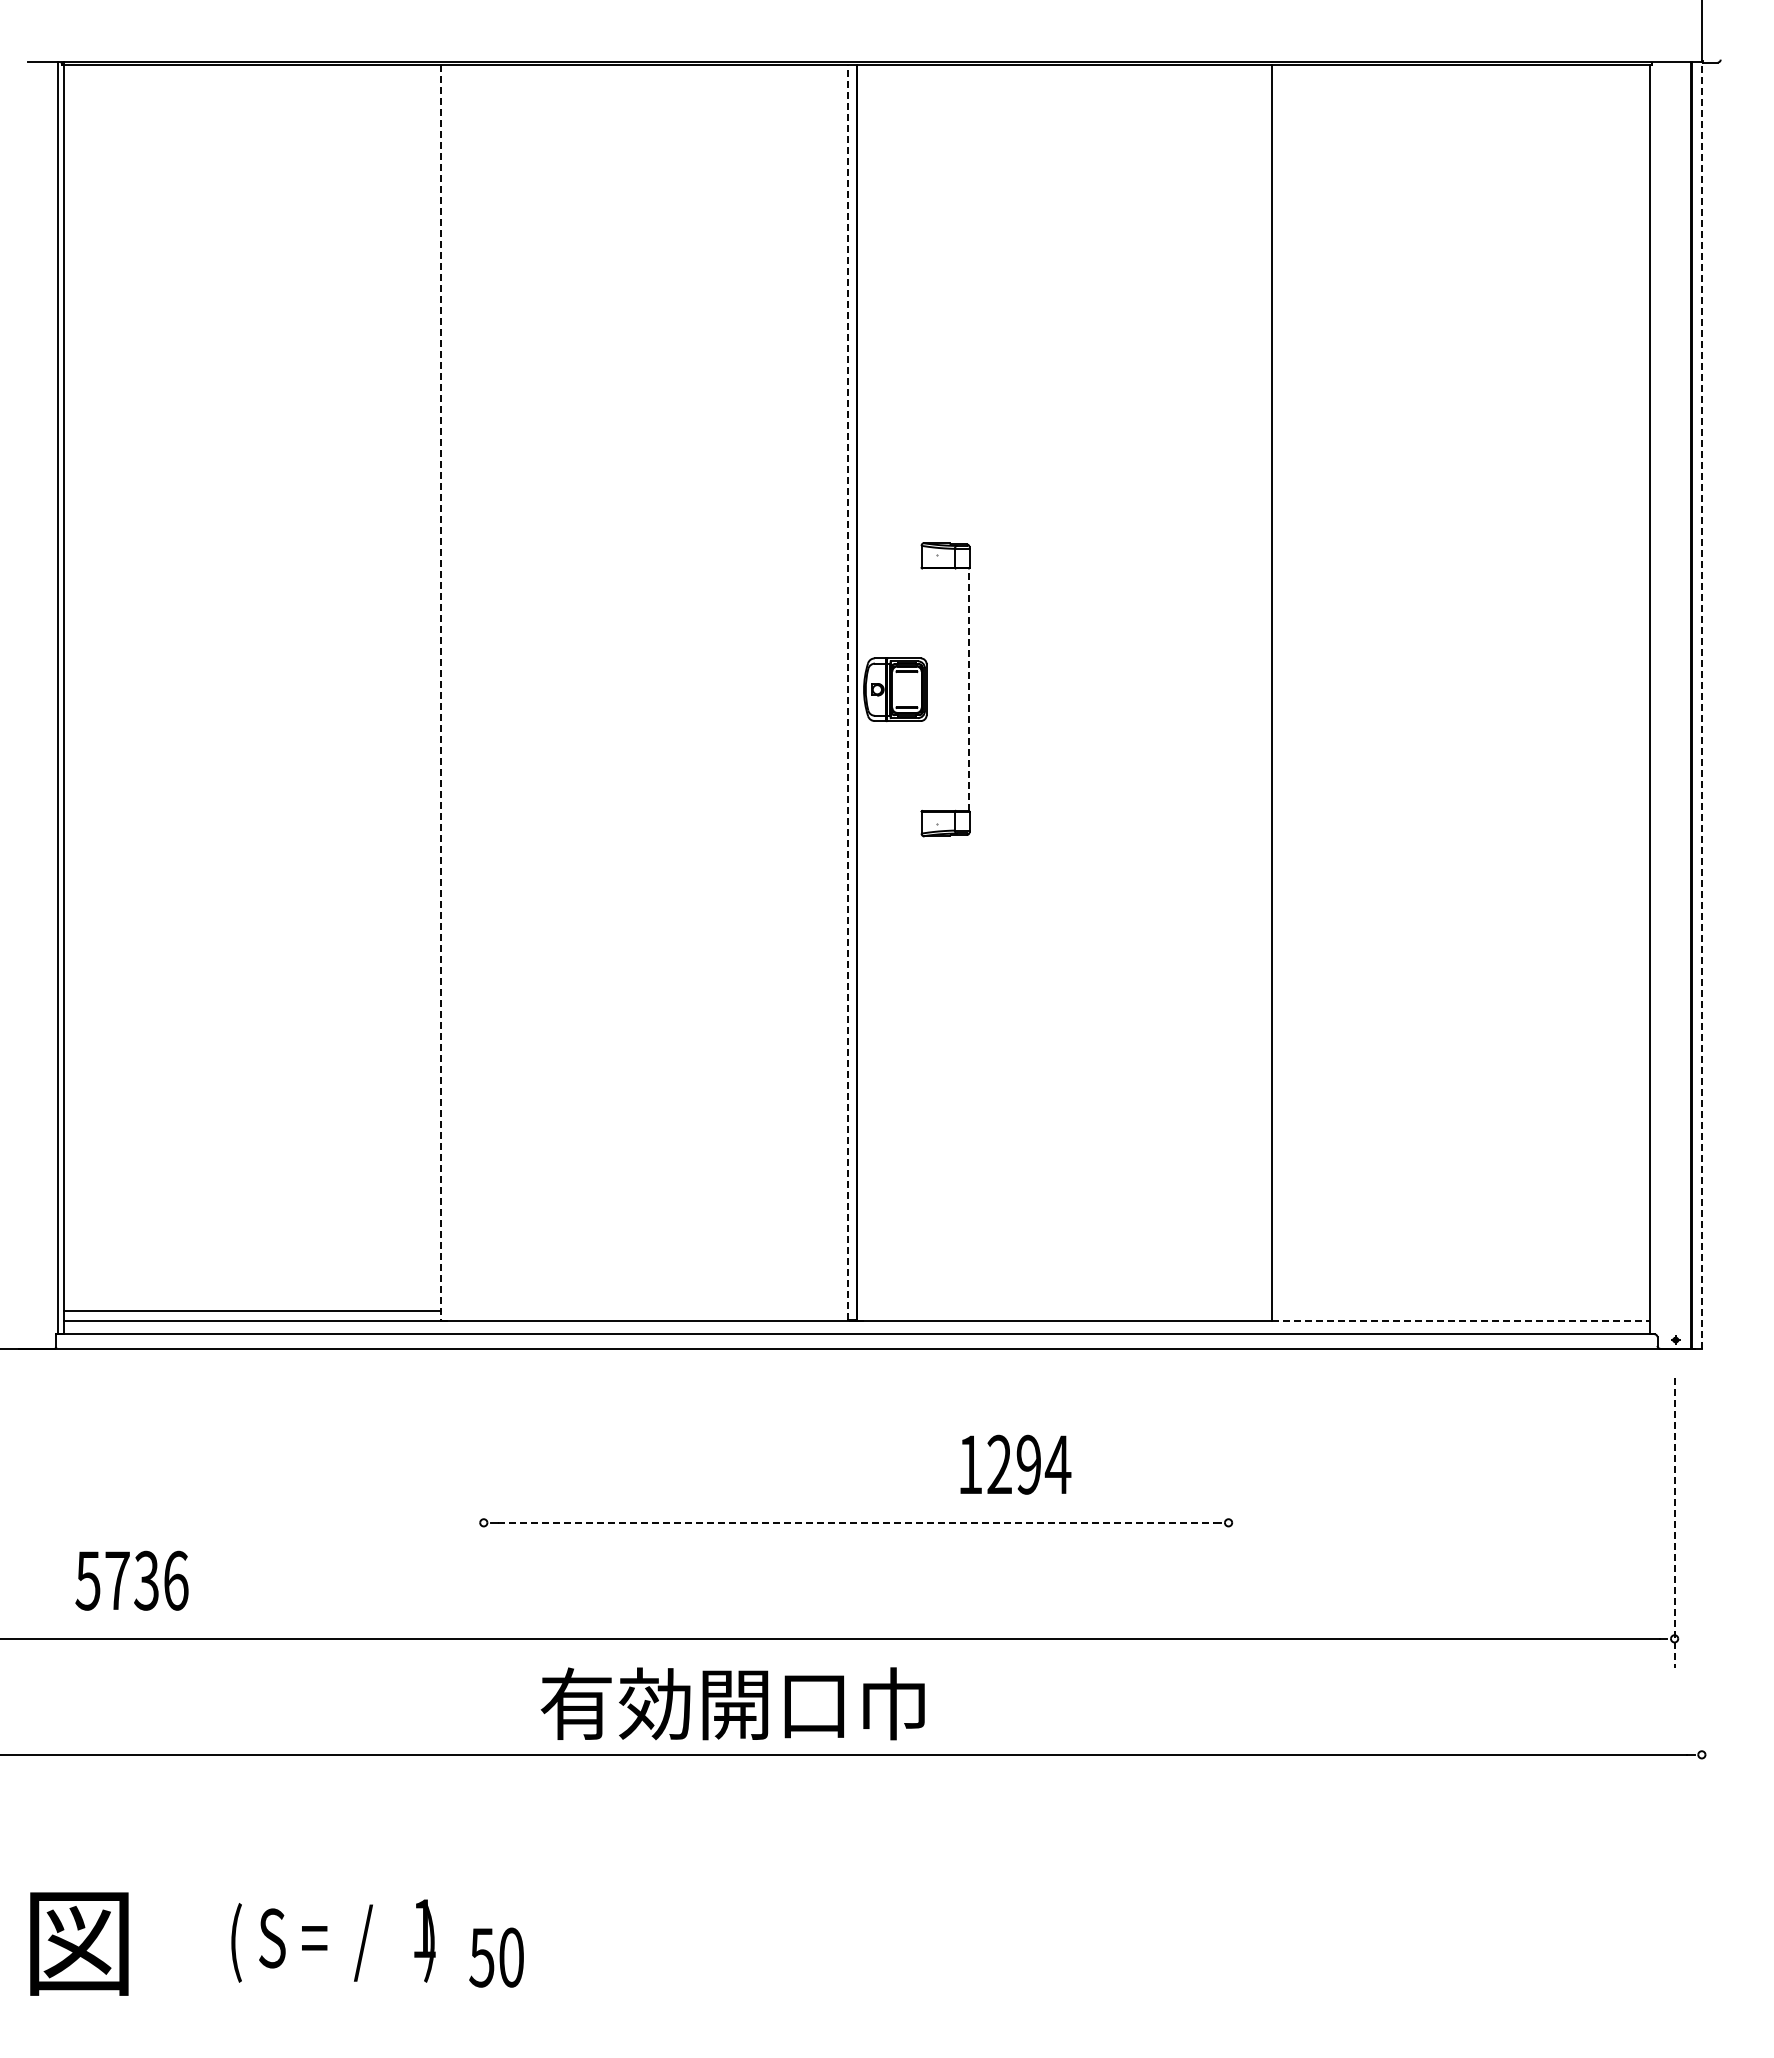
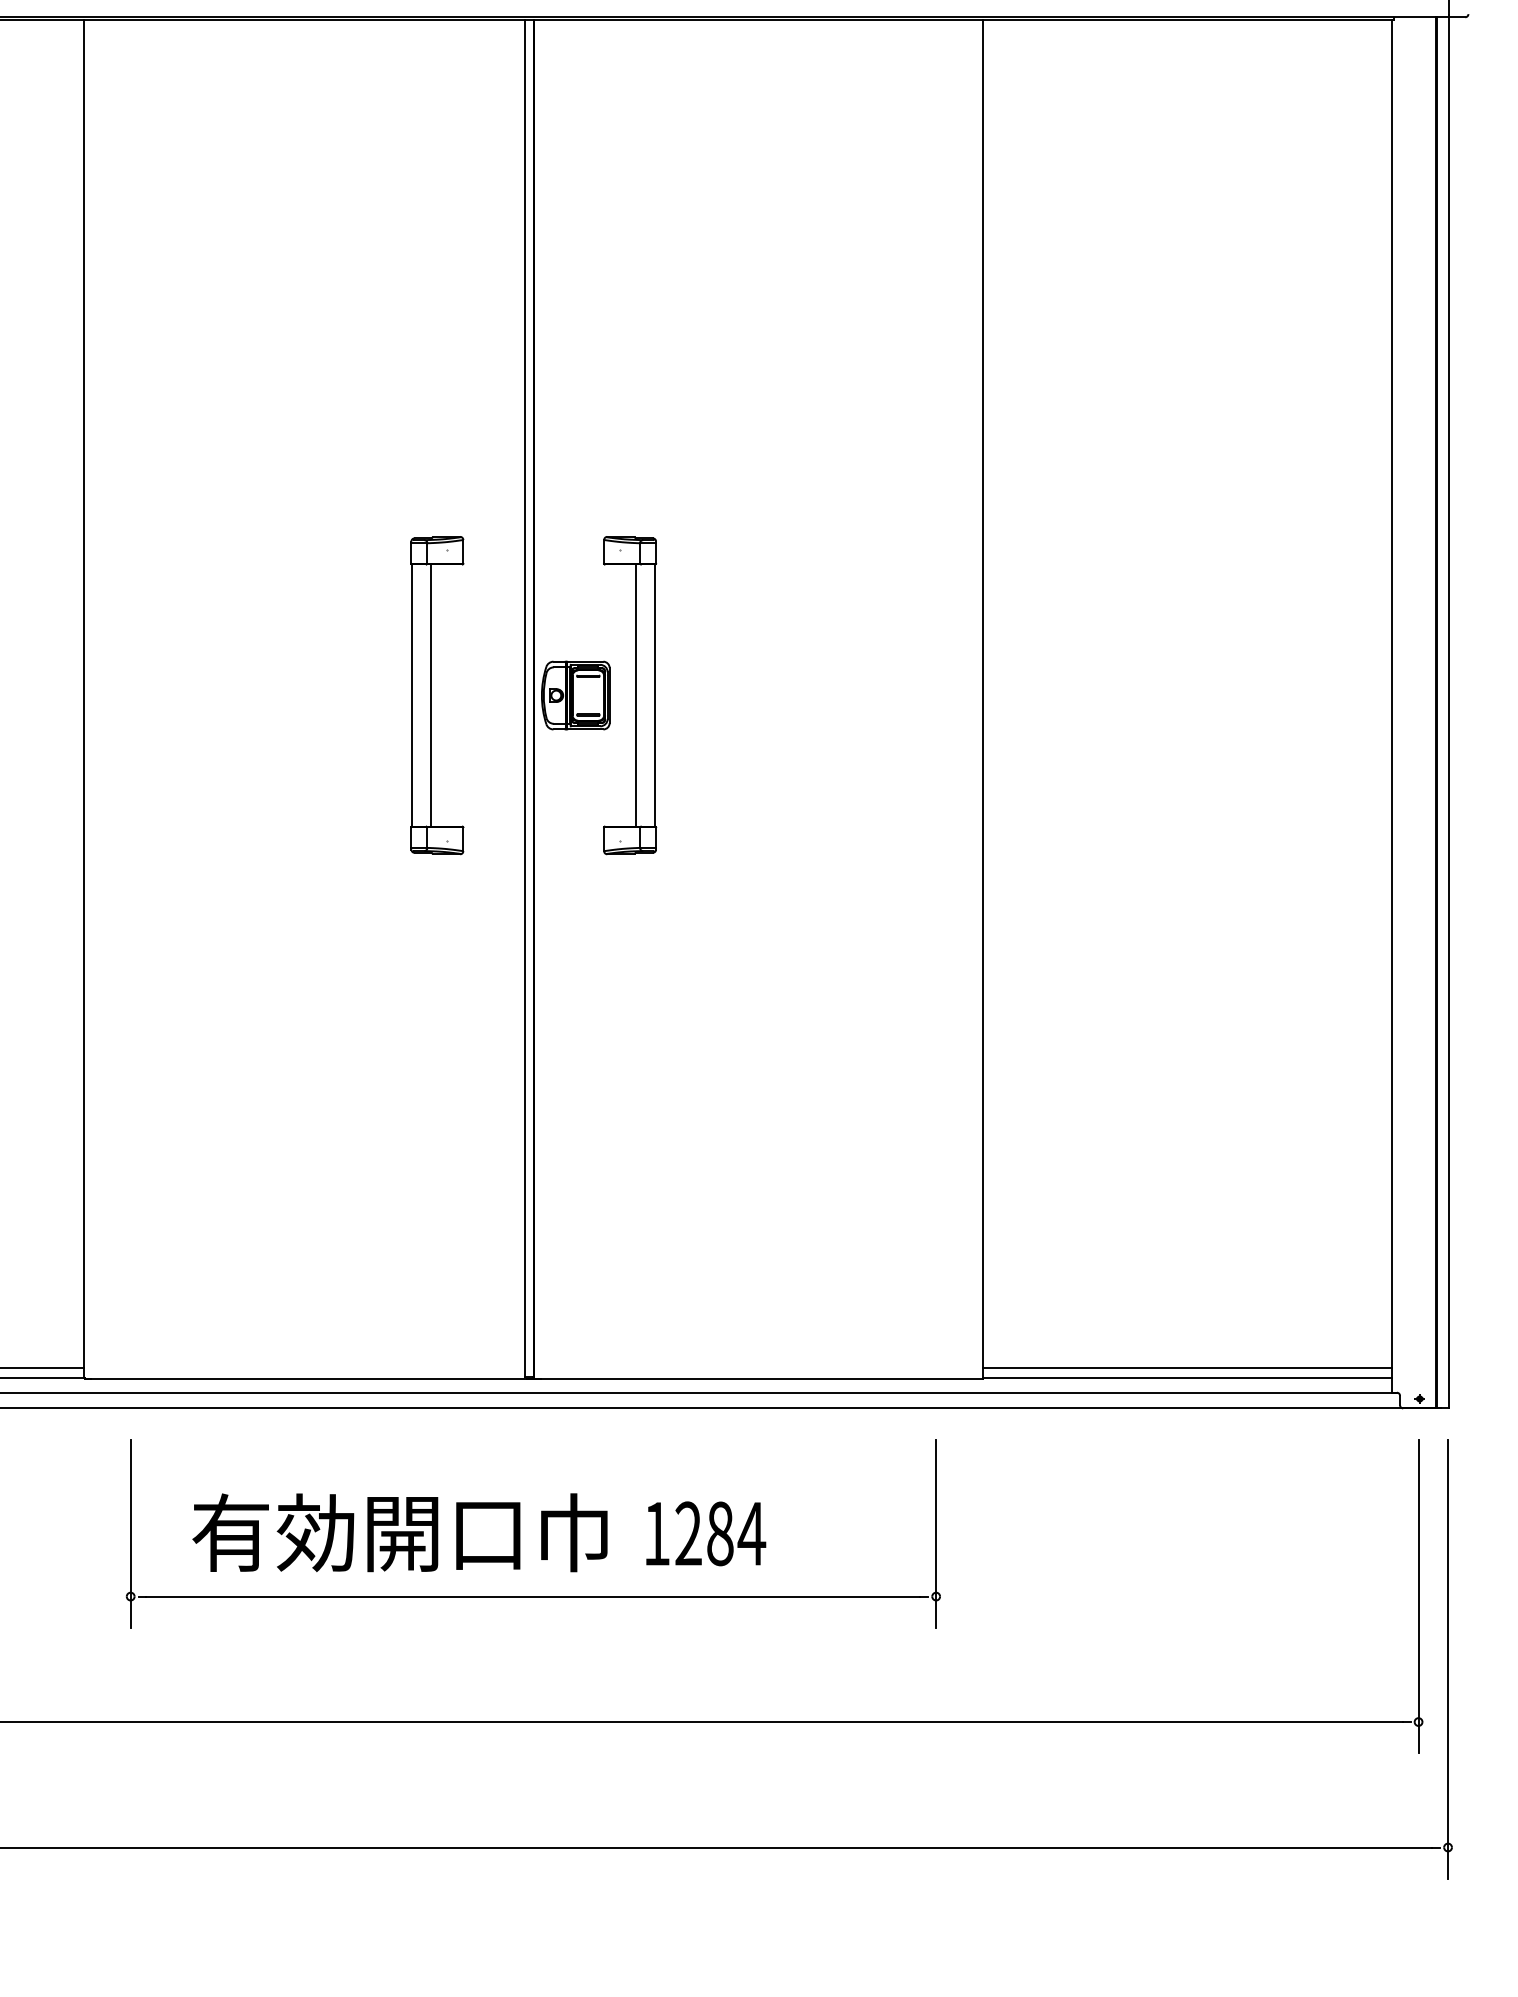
part: (767, 689) -> (437, 695), added
line: (951, 689) -> (636, 695), added
line: (968, 689) -> (654, 695), dashed -> solid
line: (848, 692) -> (525, 698), dashed -> solid
line: (440, 693) -> (83, 699), dashed -> solid
line: (1702, 704) -> (1448, 711), dashed -> solid
line: (1460, 1311) -> (1187, 1368), added
line: (1460, 1320) -> (1187, 1377), dashed -> solid
line: (483, 1464) -> (130, 1533), added
text: (1028, 1464) -> (719, 1533), 1294 -> 1284
line: (1228, 1464) -> (936, 1533), added
line: (856, 1522) -> (533, 1596), dashed -> solid
line: (1674, 1523) -> (1418, 1597), dashed -> solid
line: (1701, 1580) -> (1447, 1658), added
text: (732, 1703) -> (399, 1532), moved

